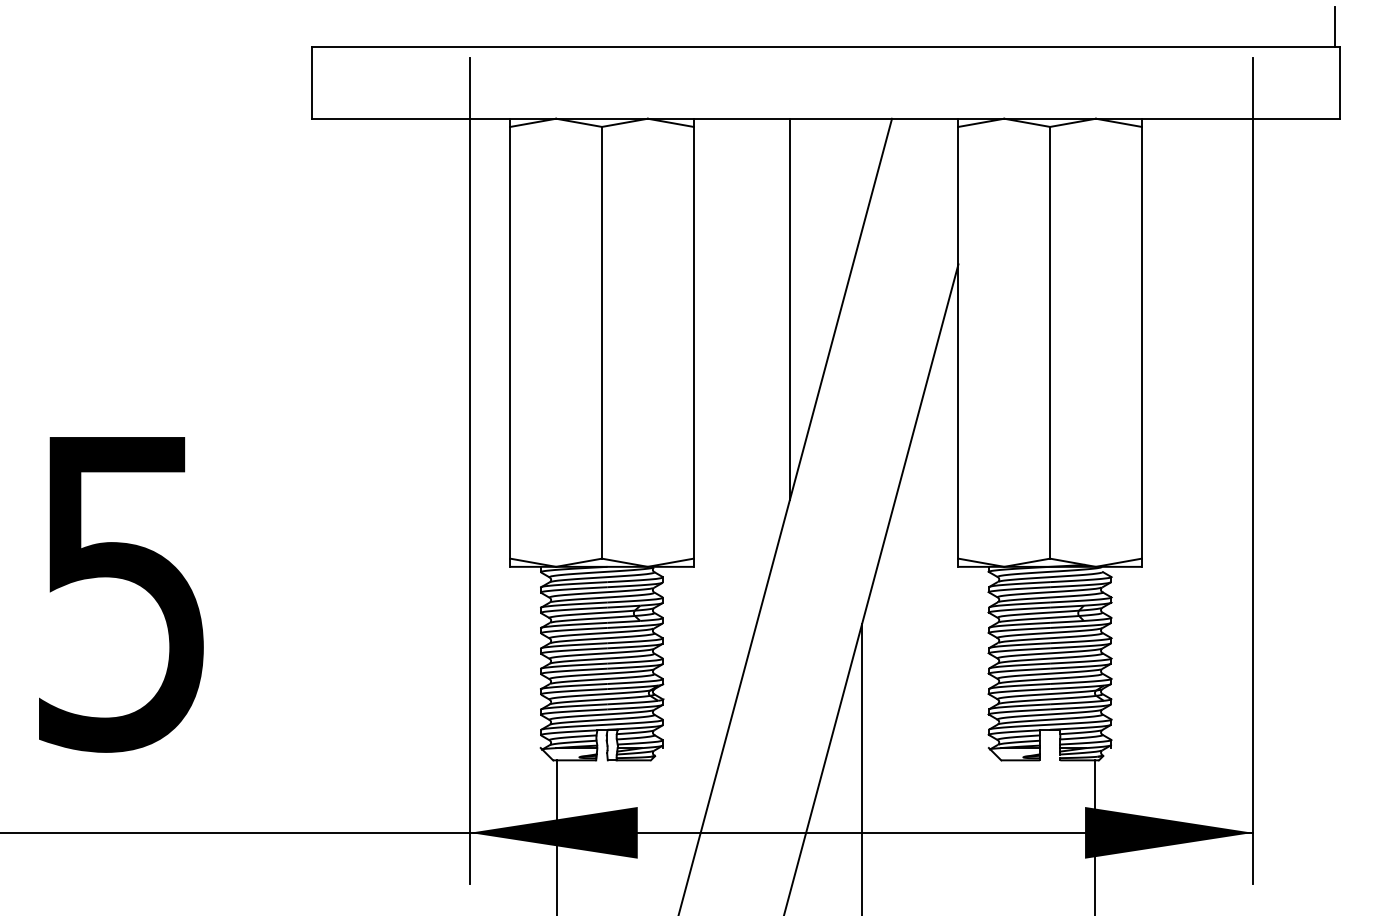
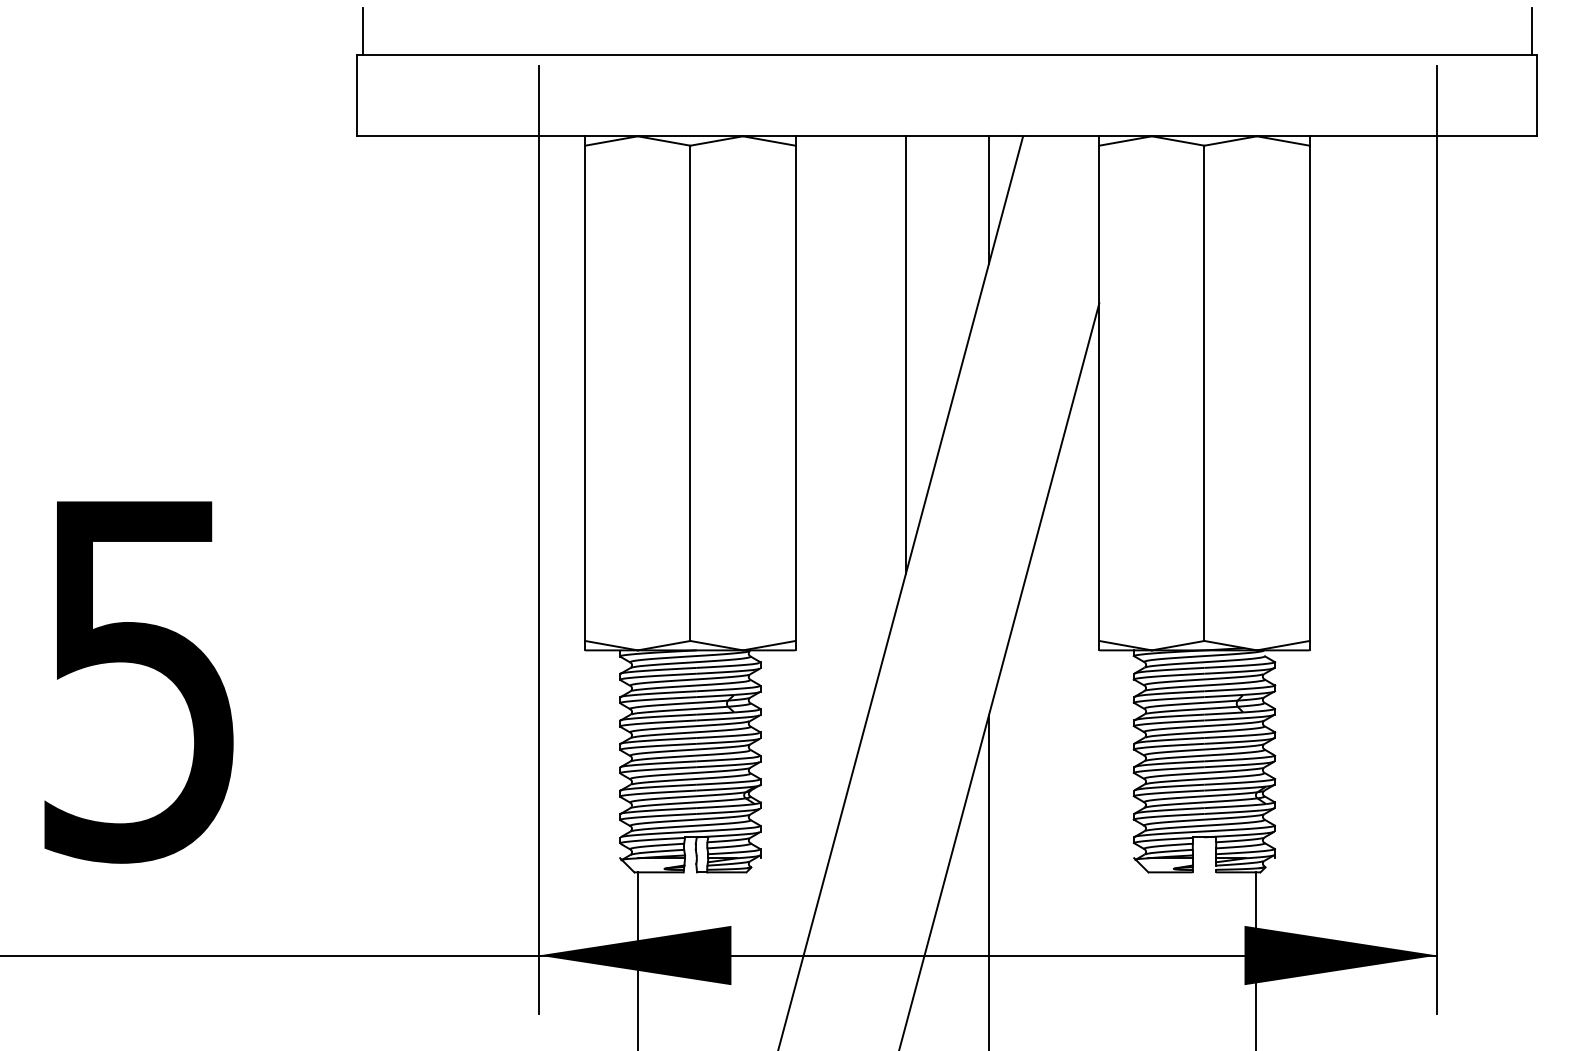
line: (317, 26) -> (363, 30), added
line: (861, 174) -> (988, 200), added

